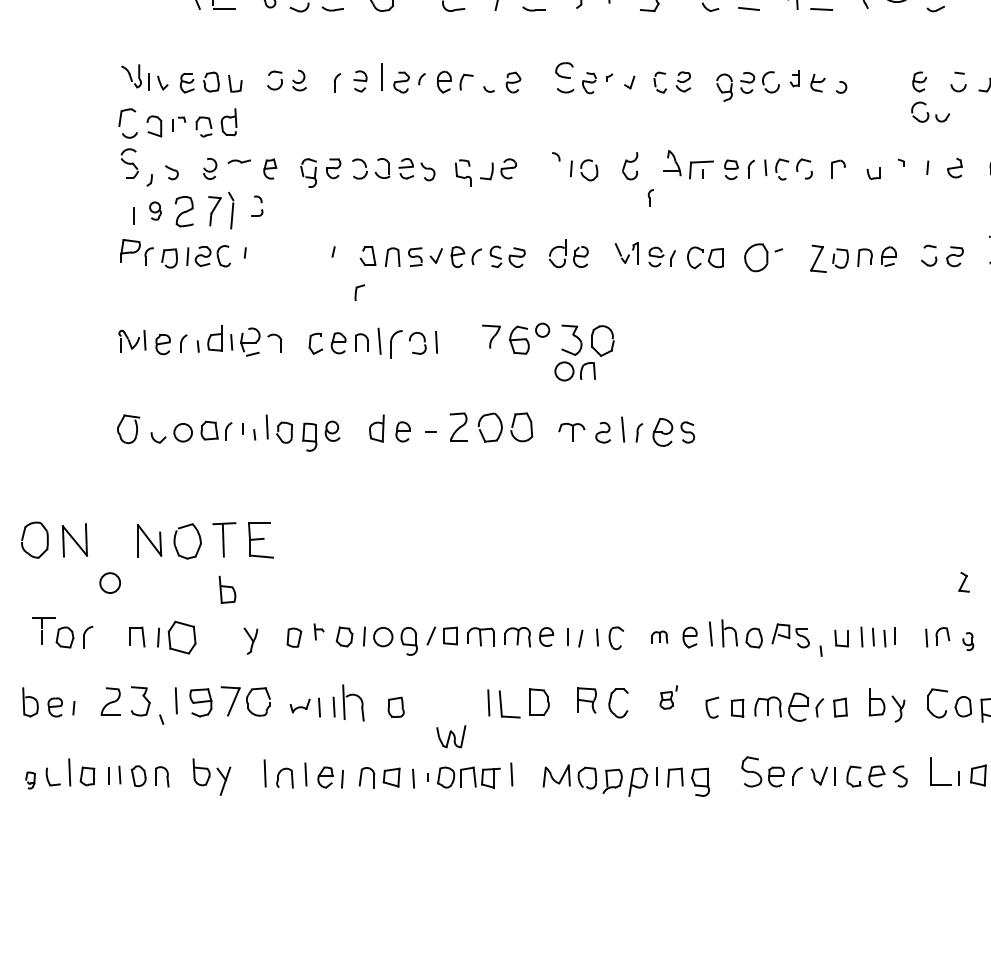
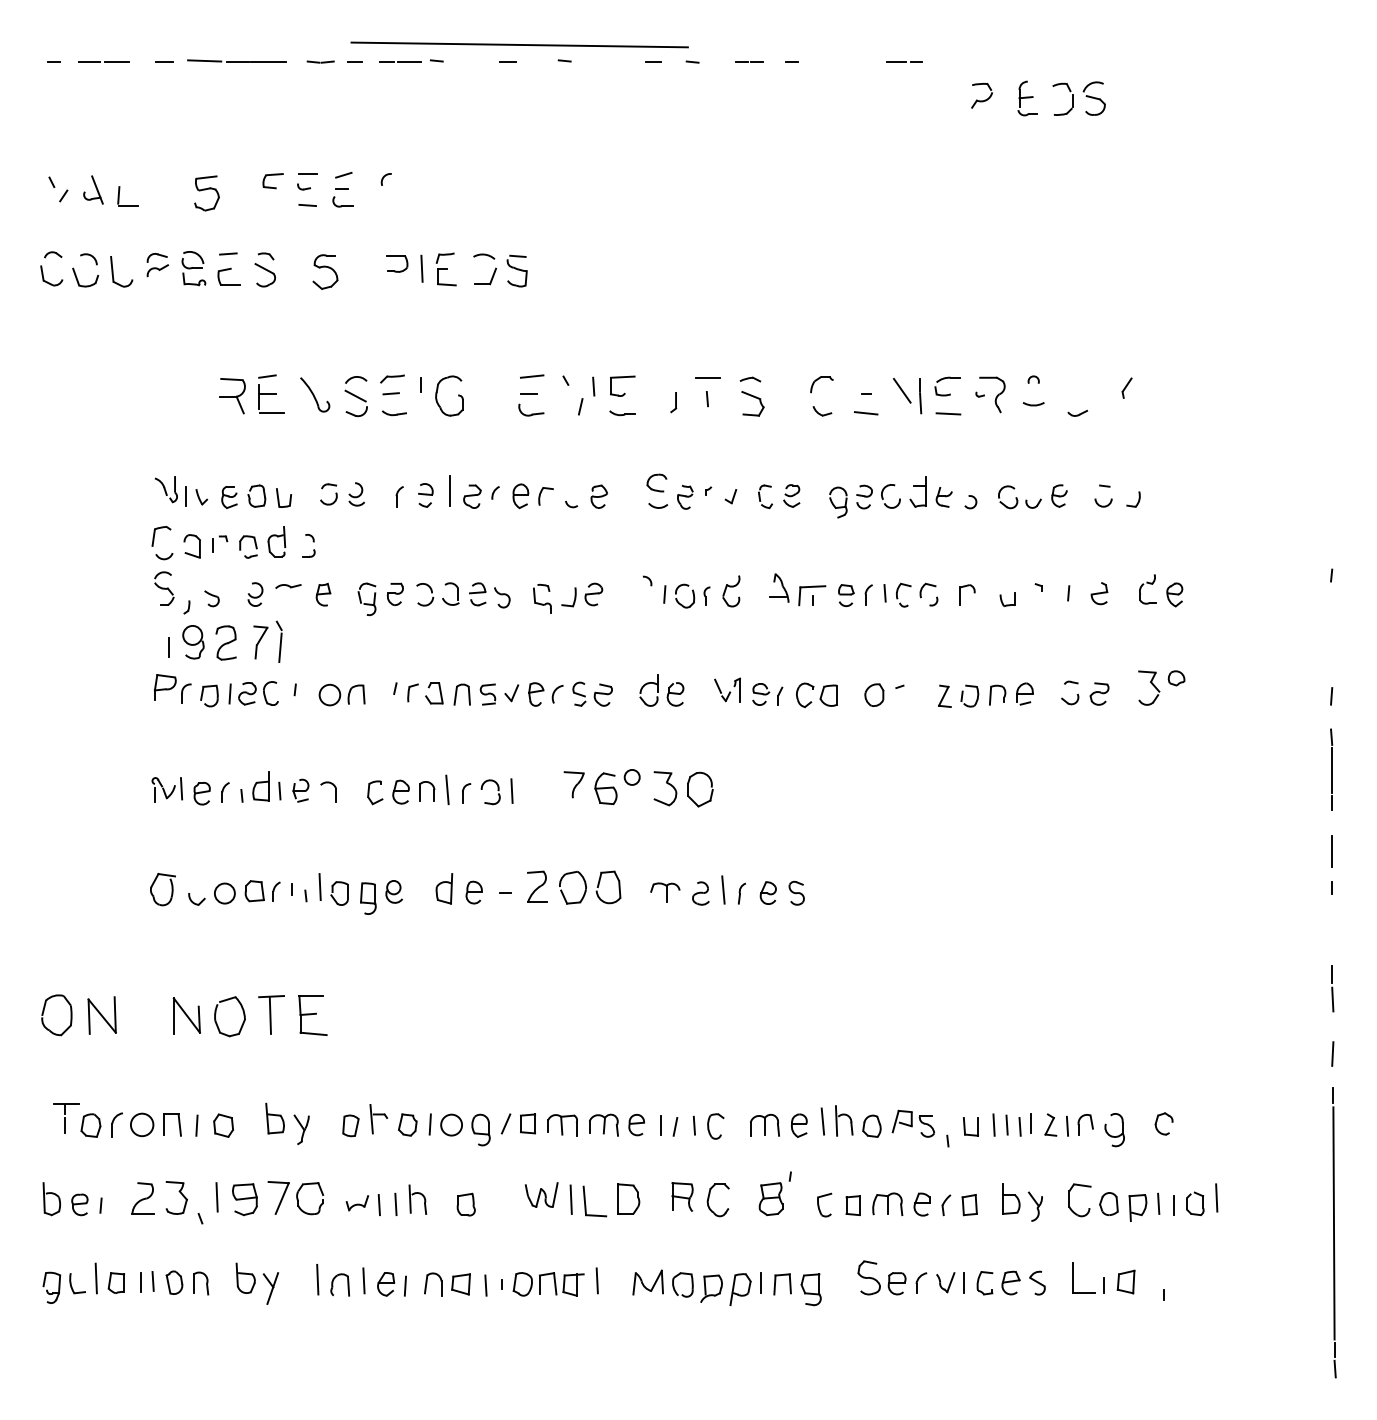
part: (794, 77) -> (917, 491), size x1.67
part: (930, 112) -> (1019, 497), moved
part: (650, 197) -> (706, 595), moved
part: (256, 205) -> (308, 545), moved
part: (155, 211) -> (193, 642), size x1.67
part: (756, 257) -> (874, 694), size x0.71
part: (818, 257) -> (944, 695), size x0.71
part: (359, 292) -> (412, 692), moved
part: (249, 341) -> (300, 790), size x0.71
part: (396, 344) -> (466, 793), size x0.62
part: (574, 370) -> (341, 694), moved
part: (662, 431) -> (767, 892), size x0.71
part: (963, 581) -> (1050, 1124), moved
circle: (110, 582) -> (142, 1124), moved
part: (226, 589) -> (274, 1118), moved
part: (318, 632) -> (378, 1119), size x1.67
part: (659, 636) -> (764, 1124), size x1.67
part: (181, 637) -> (223, 1125), size x0.62
part: (968, 641) -> (1114, 1130), size x1.67
part: (668, 697) -> (774, 1193), size x1.67
part: (353, 702) -> (417, 1199), size x0.71
part: (797, 707) -> (921, 1204), size x0.71
part: (451, 736) -> (541, 1194), moved
part: (30, 780) -> (51, 1287), size x1.67

